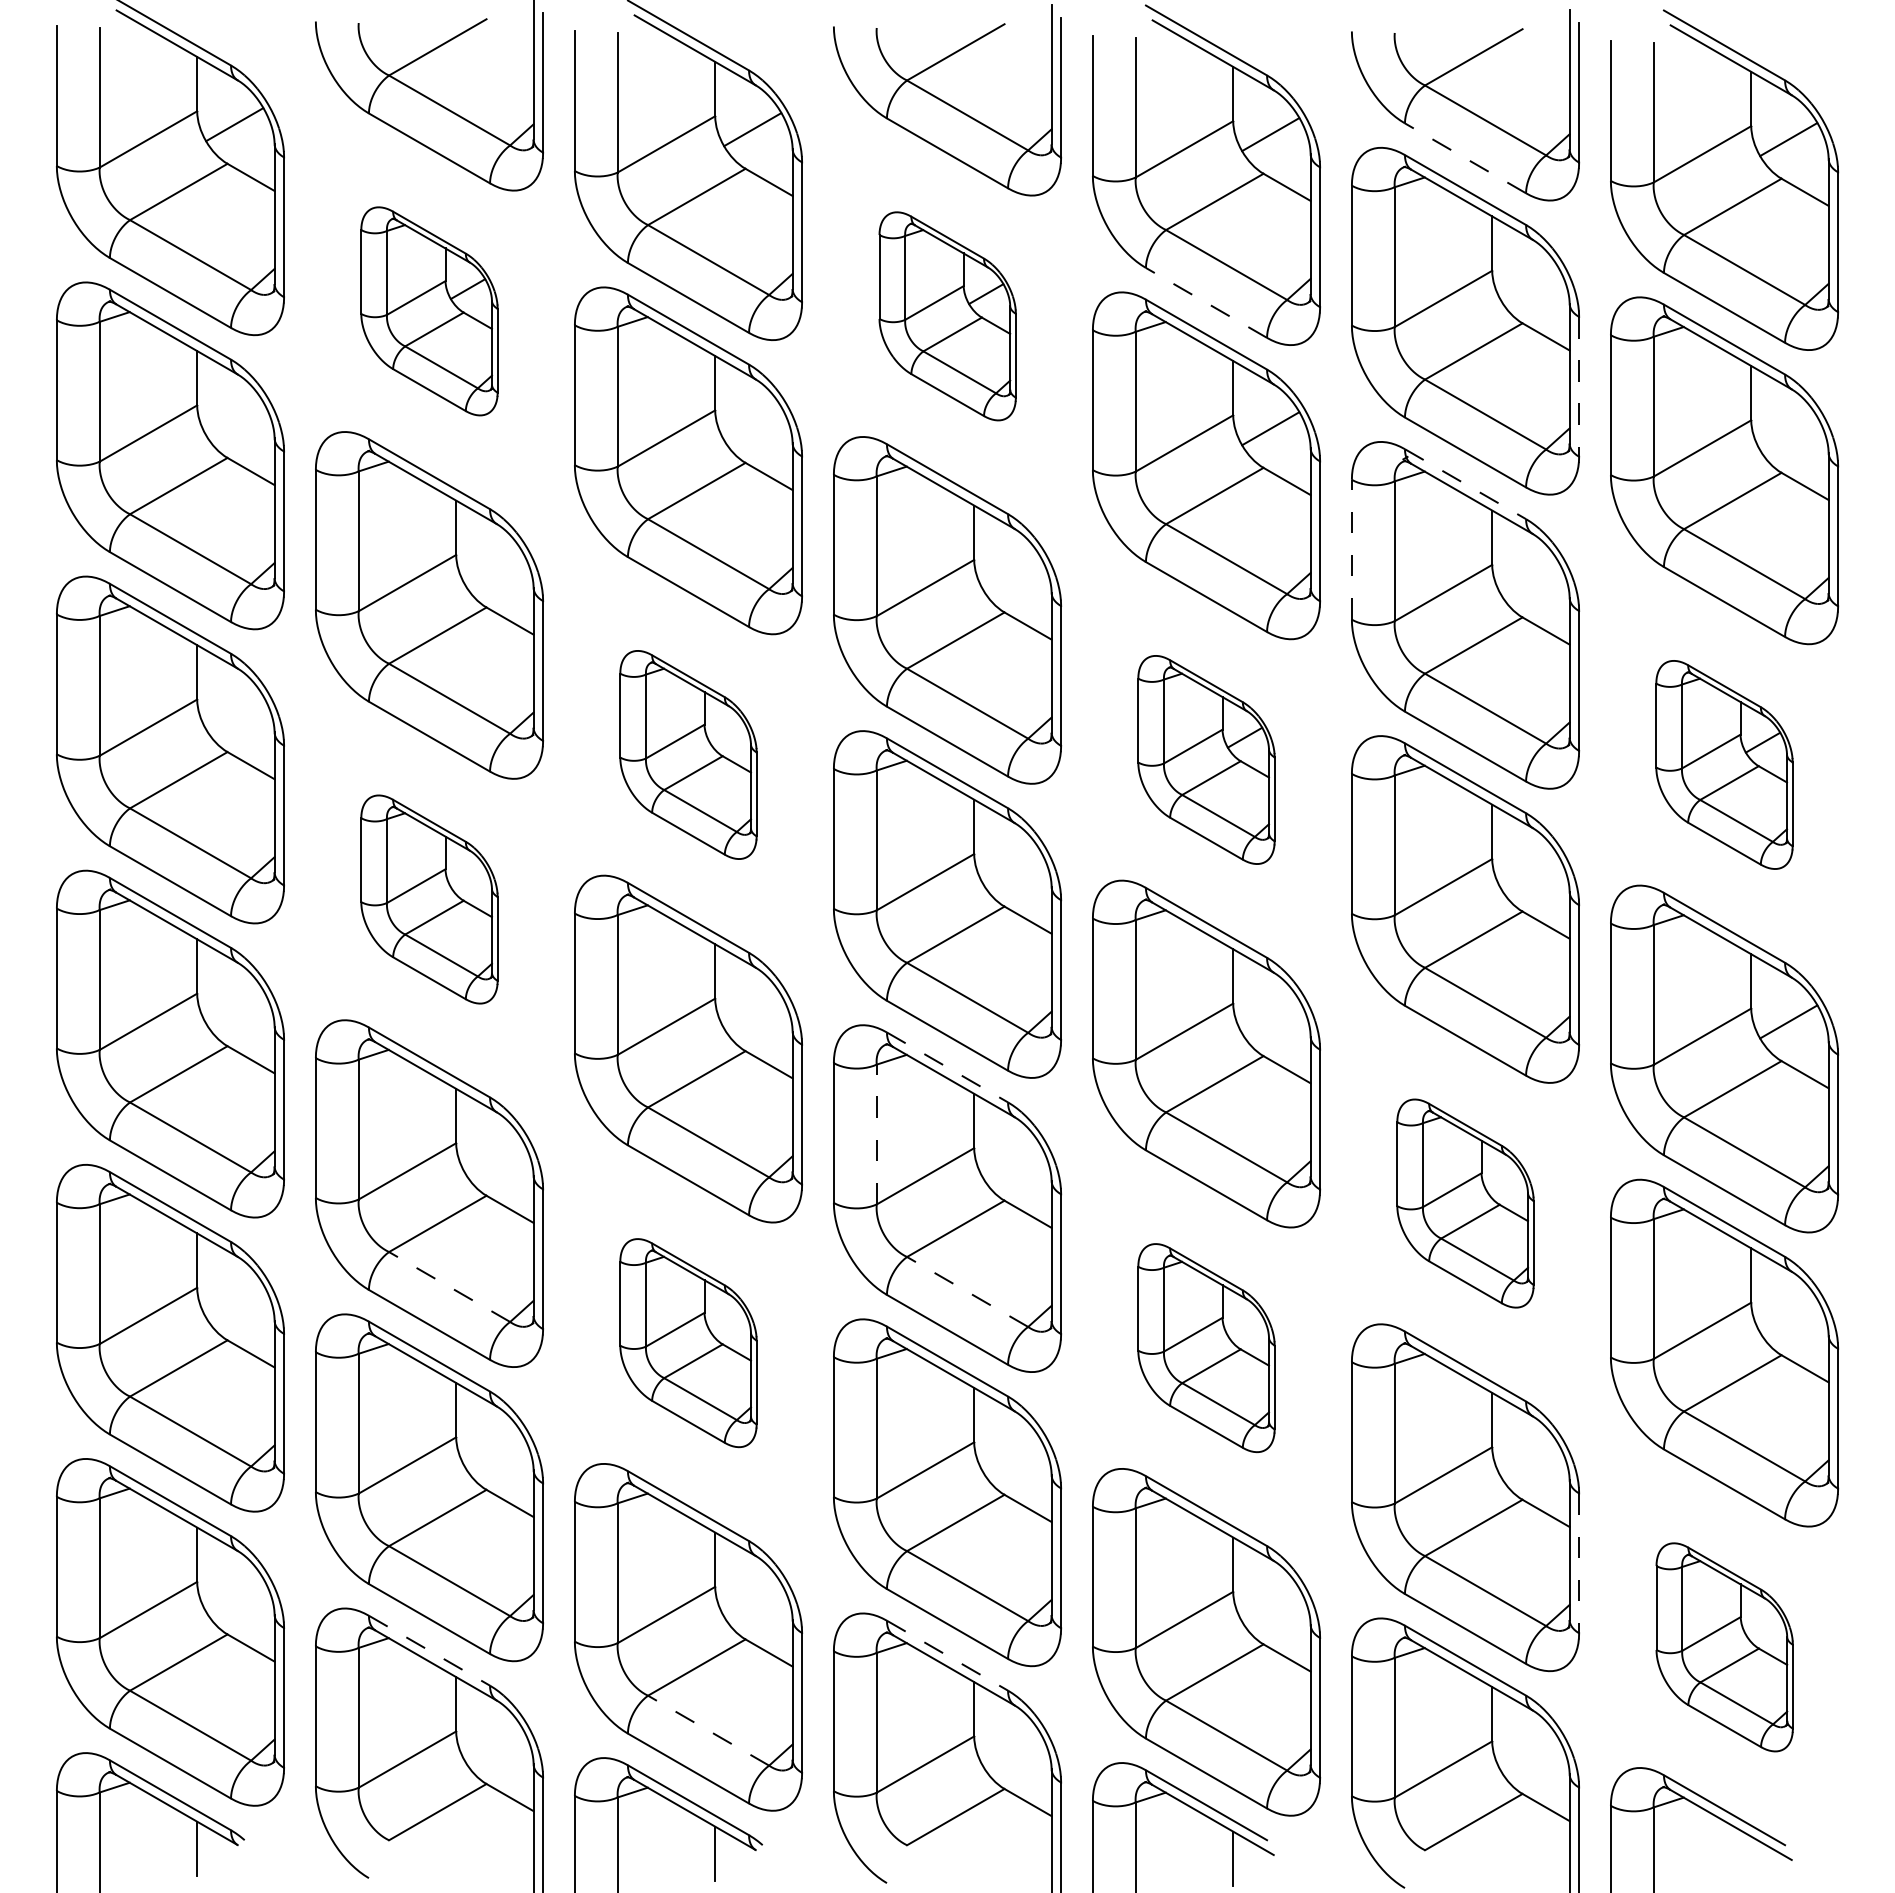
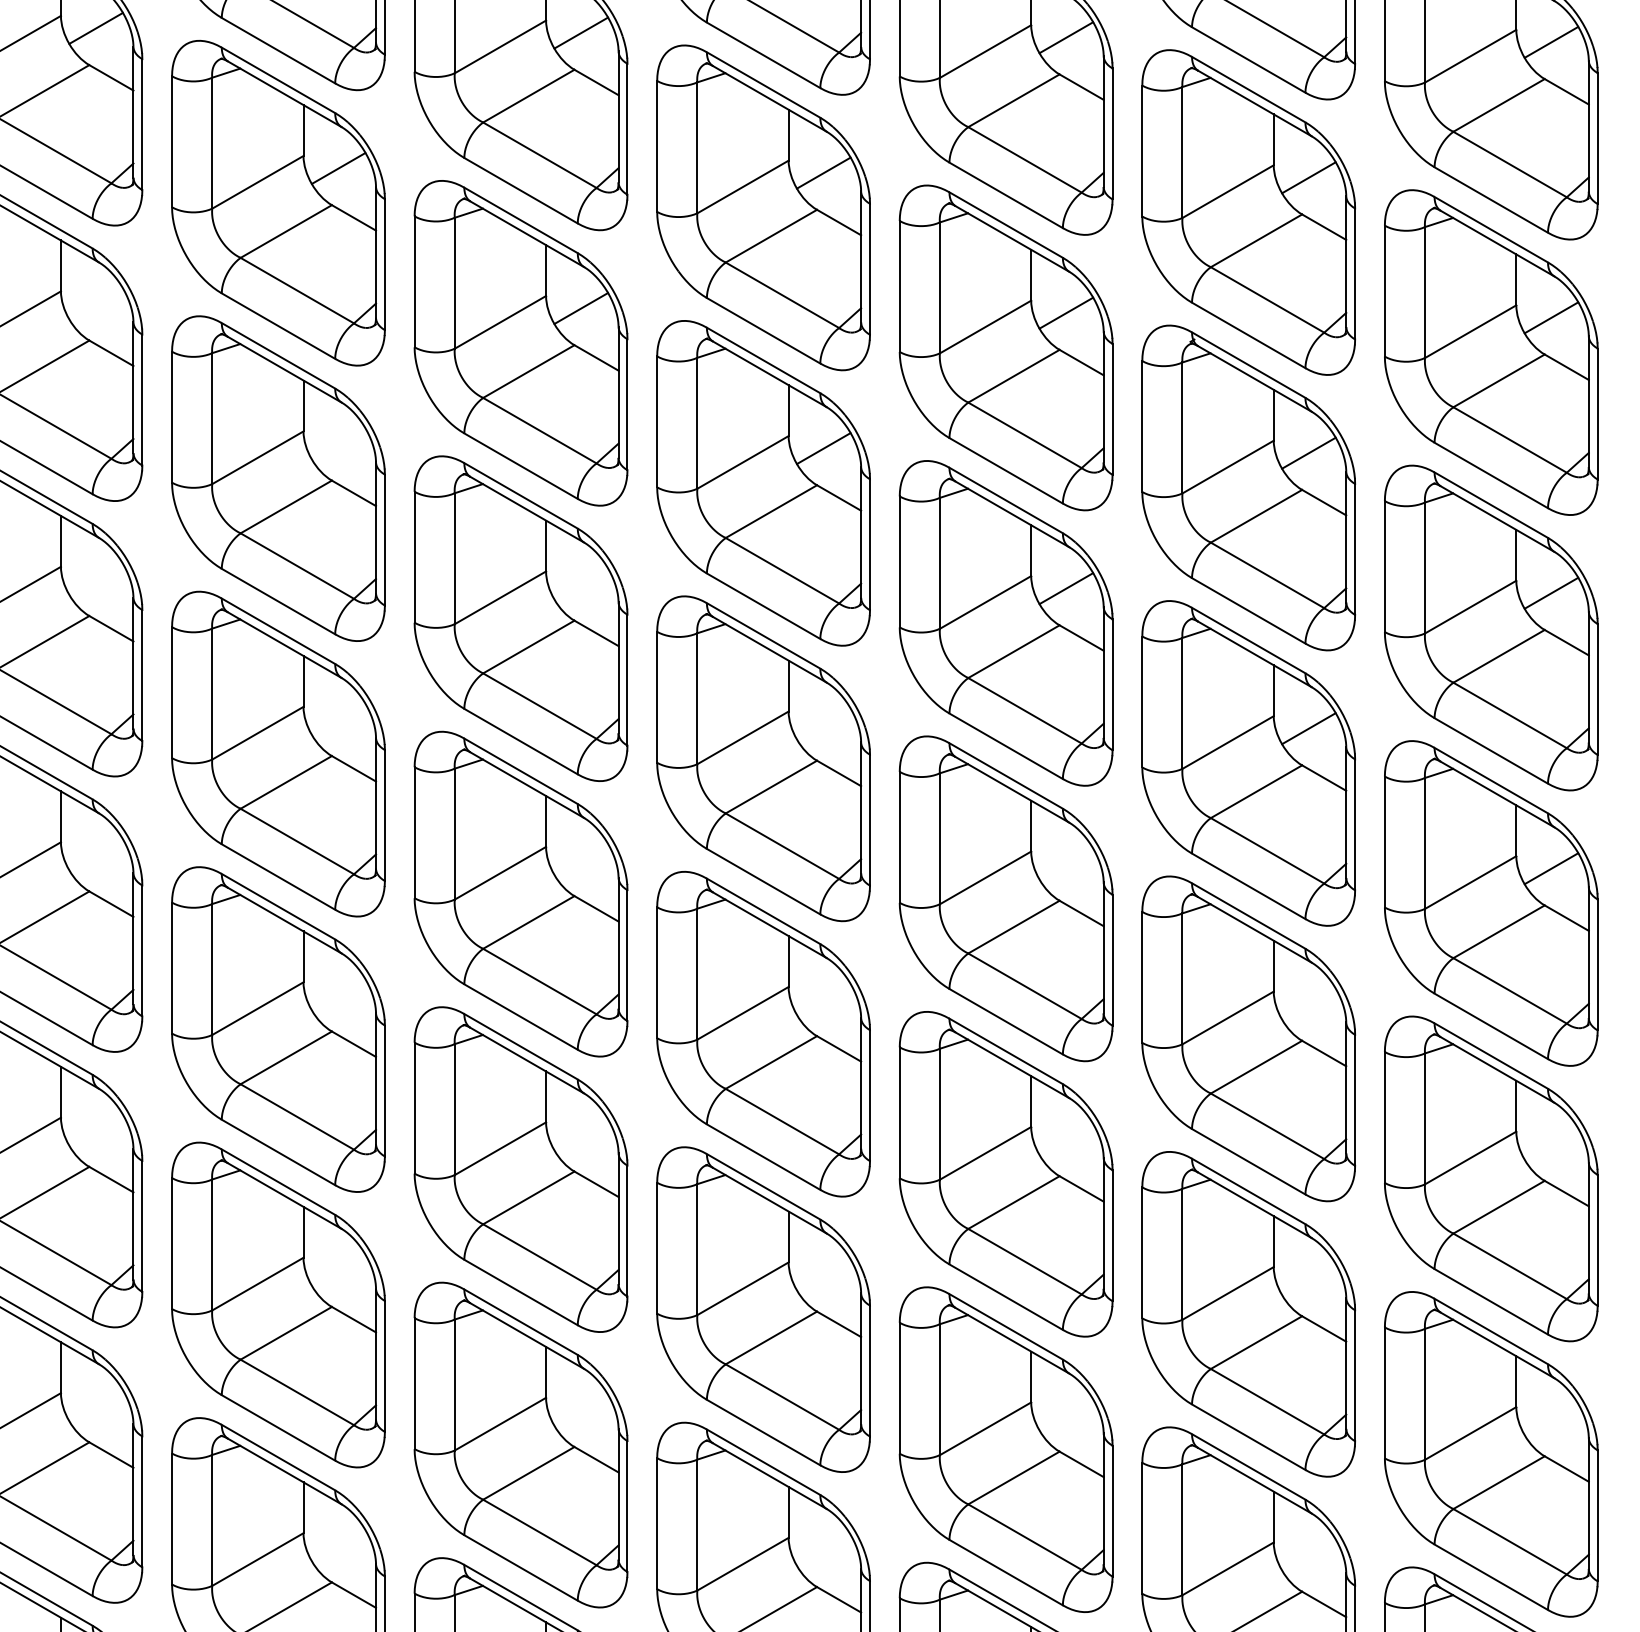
line: (1465, 158) -> (1248, 60), dashed -> solid
line: (1529, 283) -> (1308, 177), added
line: (1206, 302) -> (1006, 194), dashed -> solid
part: (429, 311) -> (278, 203), size x1.67
part: (947, 316) -> (763, 208), size x1.67
line: (1579, 386) -> (1355, 273), dashed -> solid
line: (752, 423) -> (580, 308), added
line: (1788, 433) -> (1551, 317), added
line: (1465, 484) -> (1248, 365), dashed -> solid
line: (1351, 549) -> (1141, 426), dashed -> solid
line: (1011, 572) -> (823, 447), added
line: (1529, 577) -> (1308, 452), added
part: (688, 754) -> (521, 618), size x1.67
part: (1206, 759) -> (1006, 622), size x1.67
part: (1724, 764) -> (1491, 627), size x1.67
line: (1529, 871) -> (1308, 727), added
part: (429, 899) -> (278, 754), size x1.67
line: (947, 1067) -> (763, 911), dashed -> solid
line: (876, 1134) -> (697, 974), dashed -> solid
part: (1465, 1203) -> (1248, 1038), size x1.67
line: (449, 1287) -> (297, 1117), dashed -> solid
line: (967, 1291) -> (782, 1121), dashed -> solid
part: (688, 1342) -> (521, 1168), size x1.67
part: (1206, 1347) -> (1006, 1173), size x1.67
line: (1579, 1563) -> (1355, 1375), dashed -> solid
part: (1724, 1647) -> (1491, 1454), size x1.67
line: (429, 1650) -> (278, 1457), dashed -> solid
line: (947, 1655) -> (763, 1462), dashed -> solid
line: (708, 1730) -> (539, 1532), dashed -> solid

